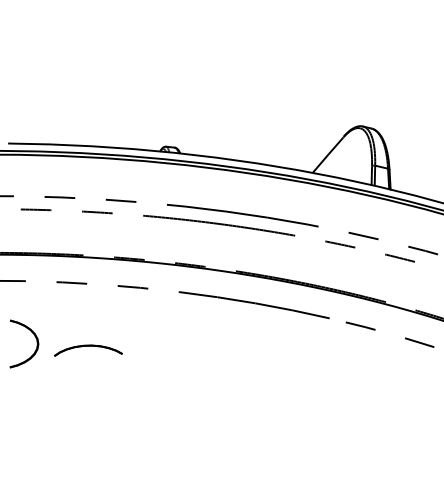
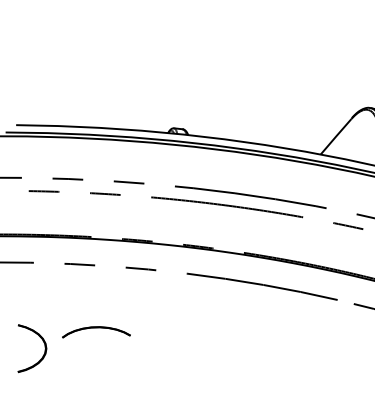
part: (36, 342) -> (44, 347), moved

